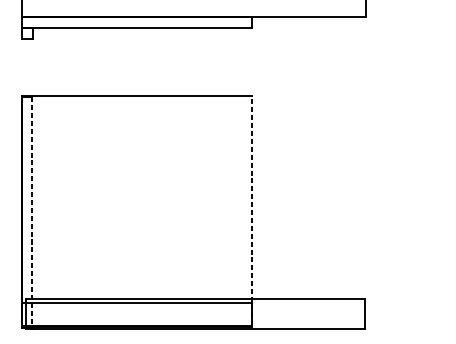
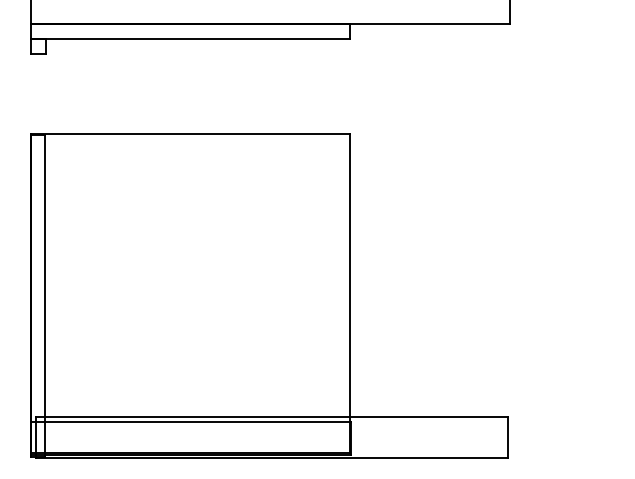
line: (251, 210) -> (350, 293), dashed -> solid
line: (31, 212) -> (44, 296), dashed -> solid

